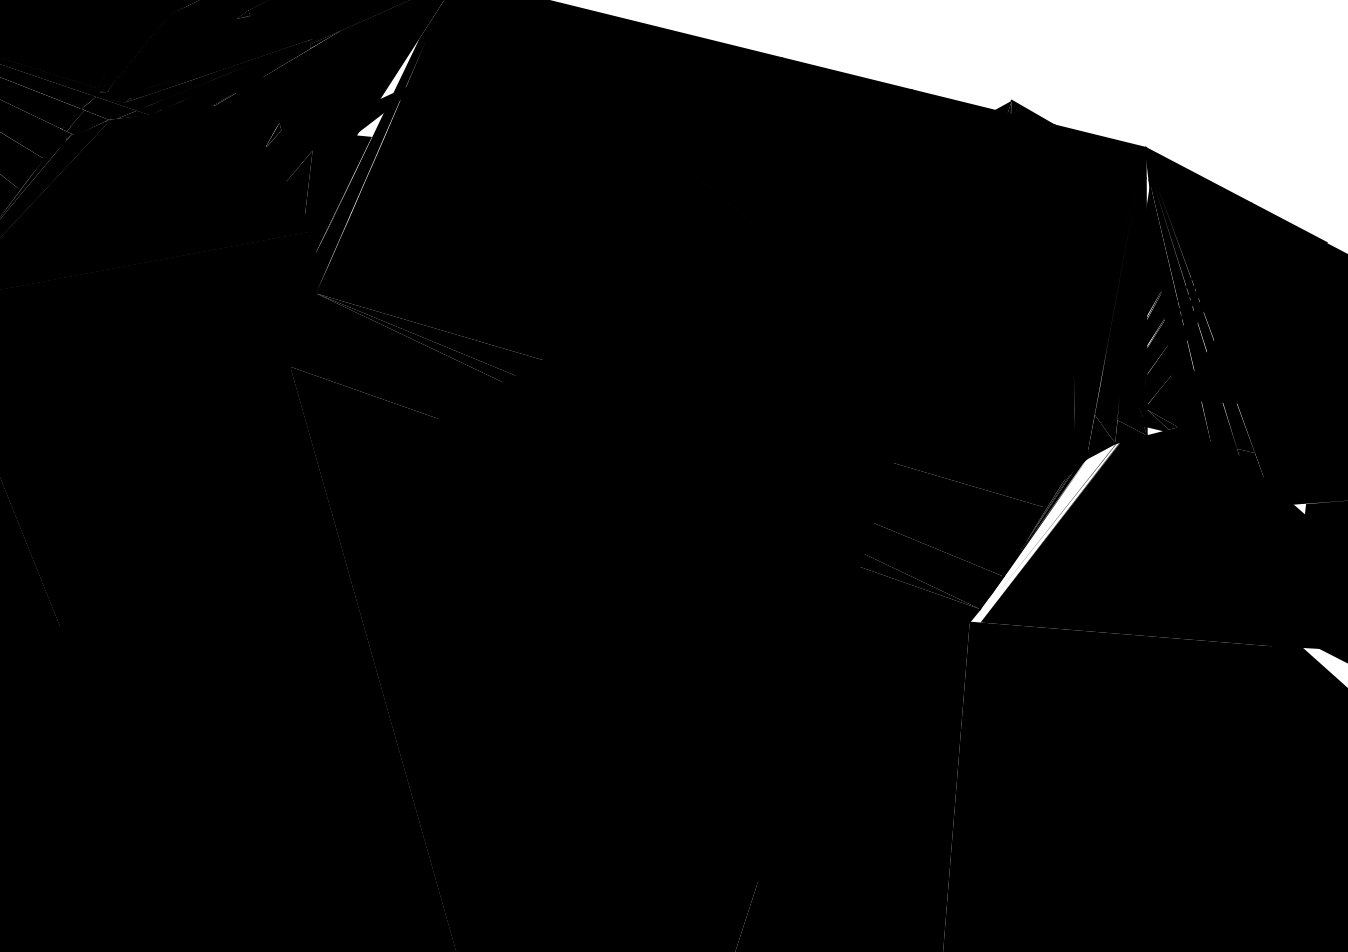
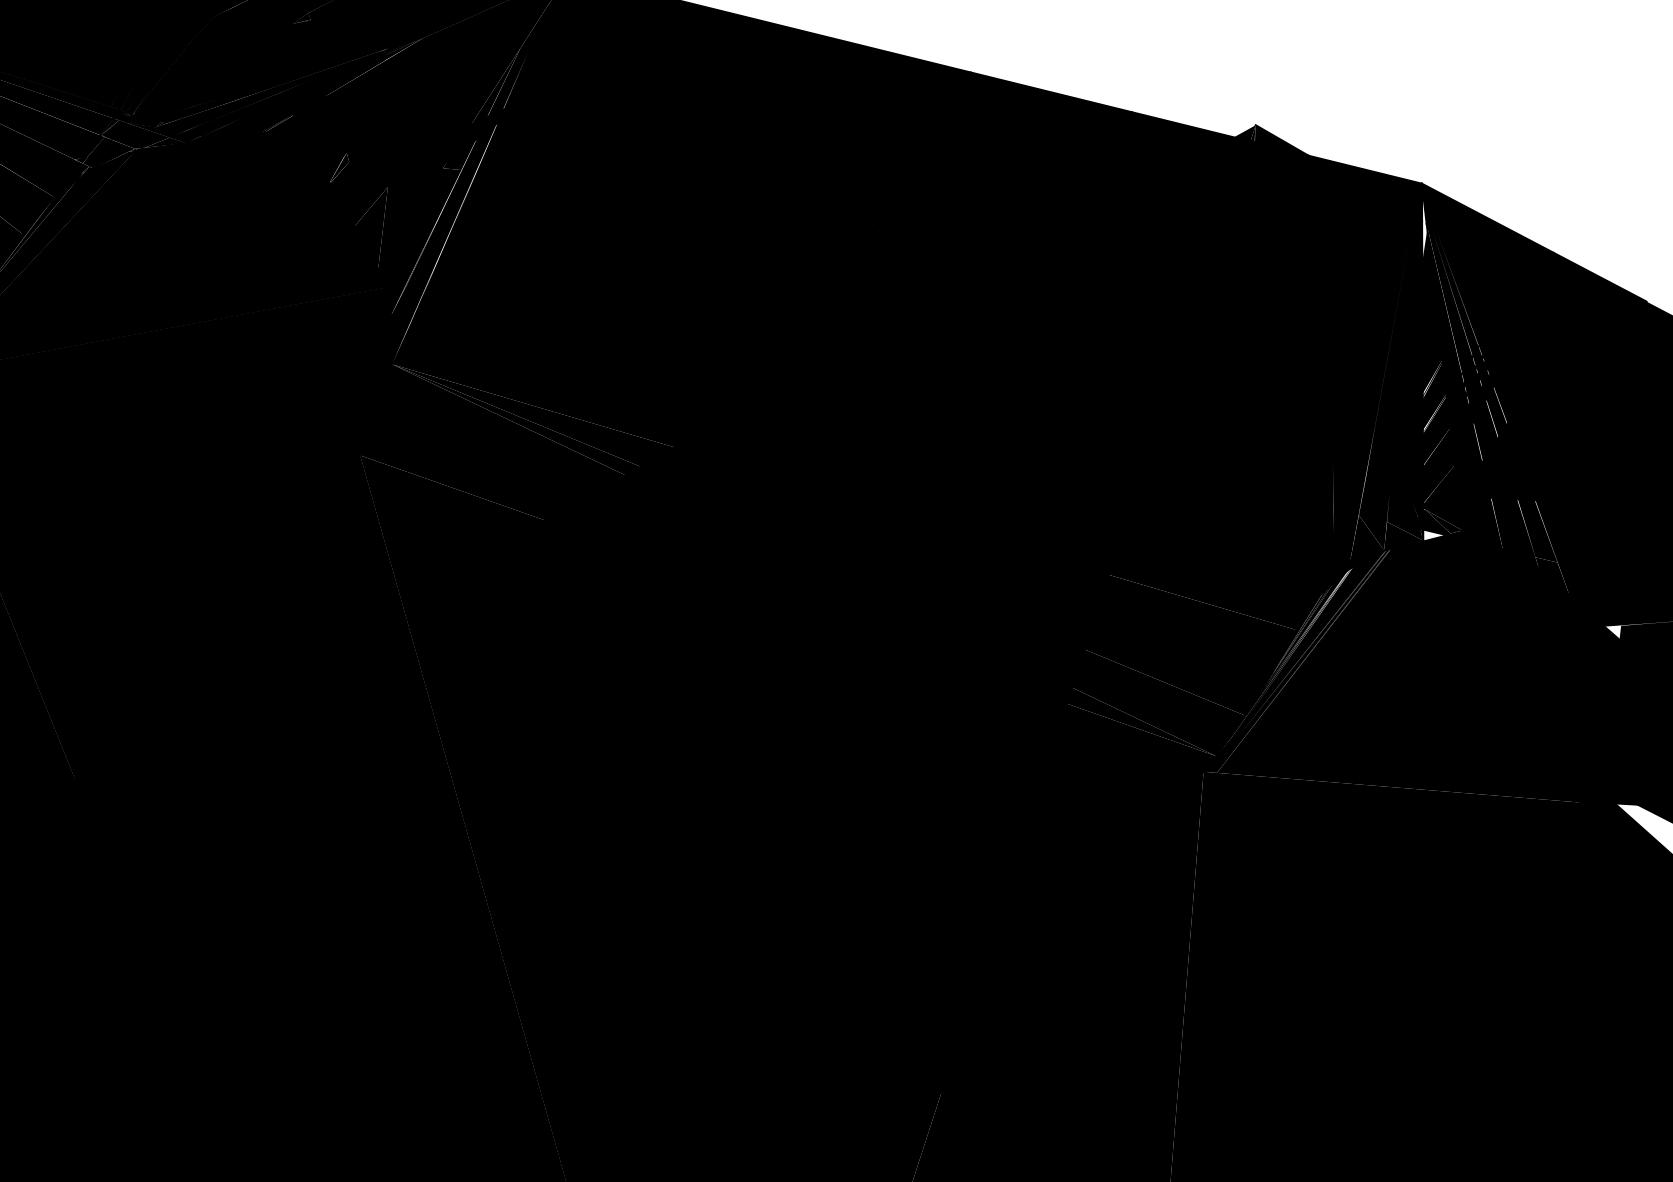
fill: (388, 87) -> (482, 108), added
fill: (1044, 532) -> (1296, 661), added

